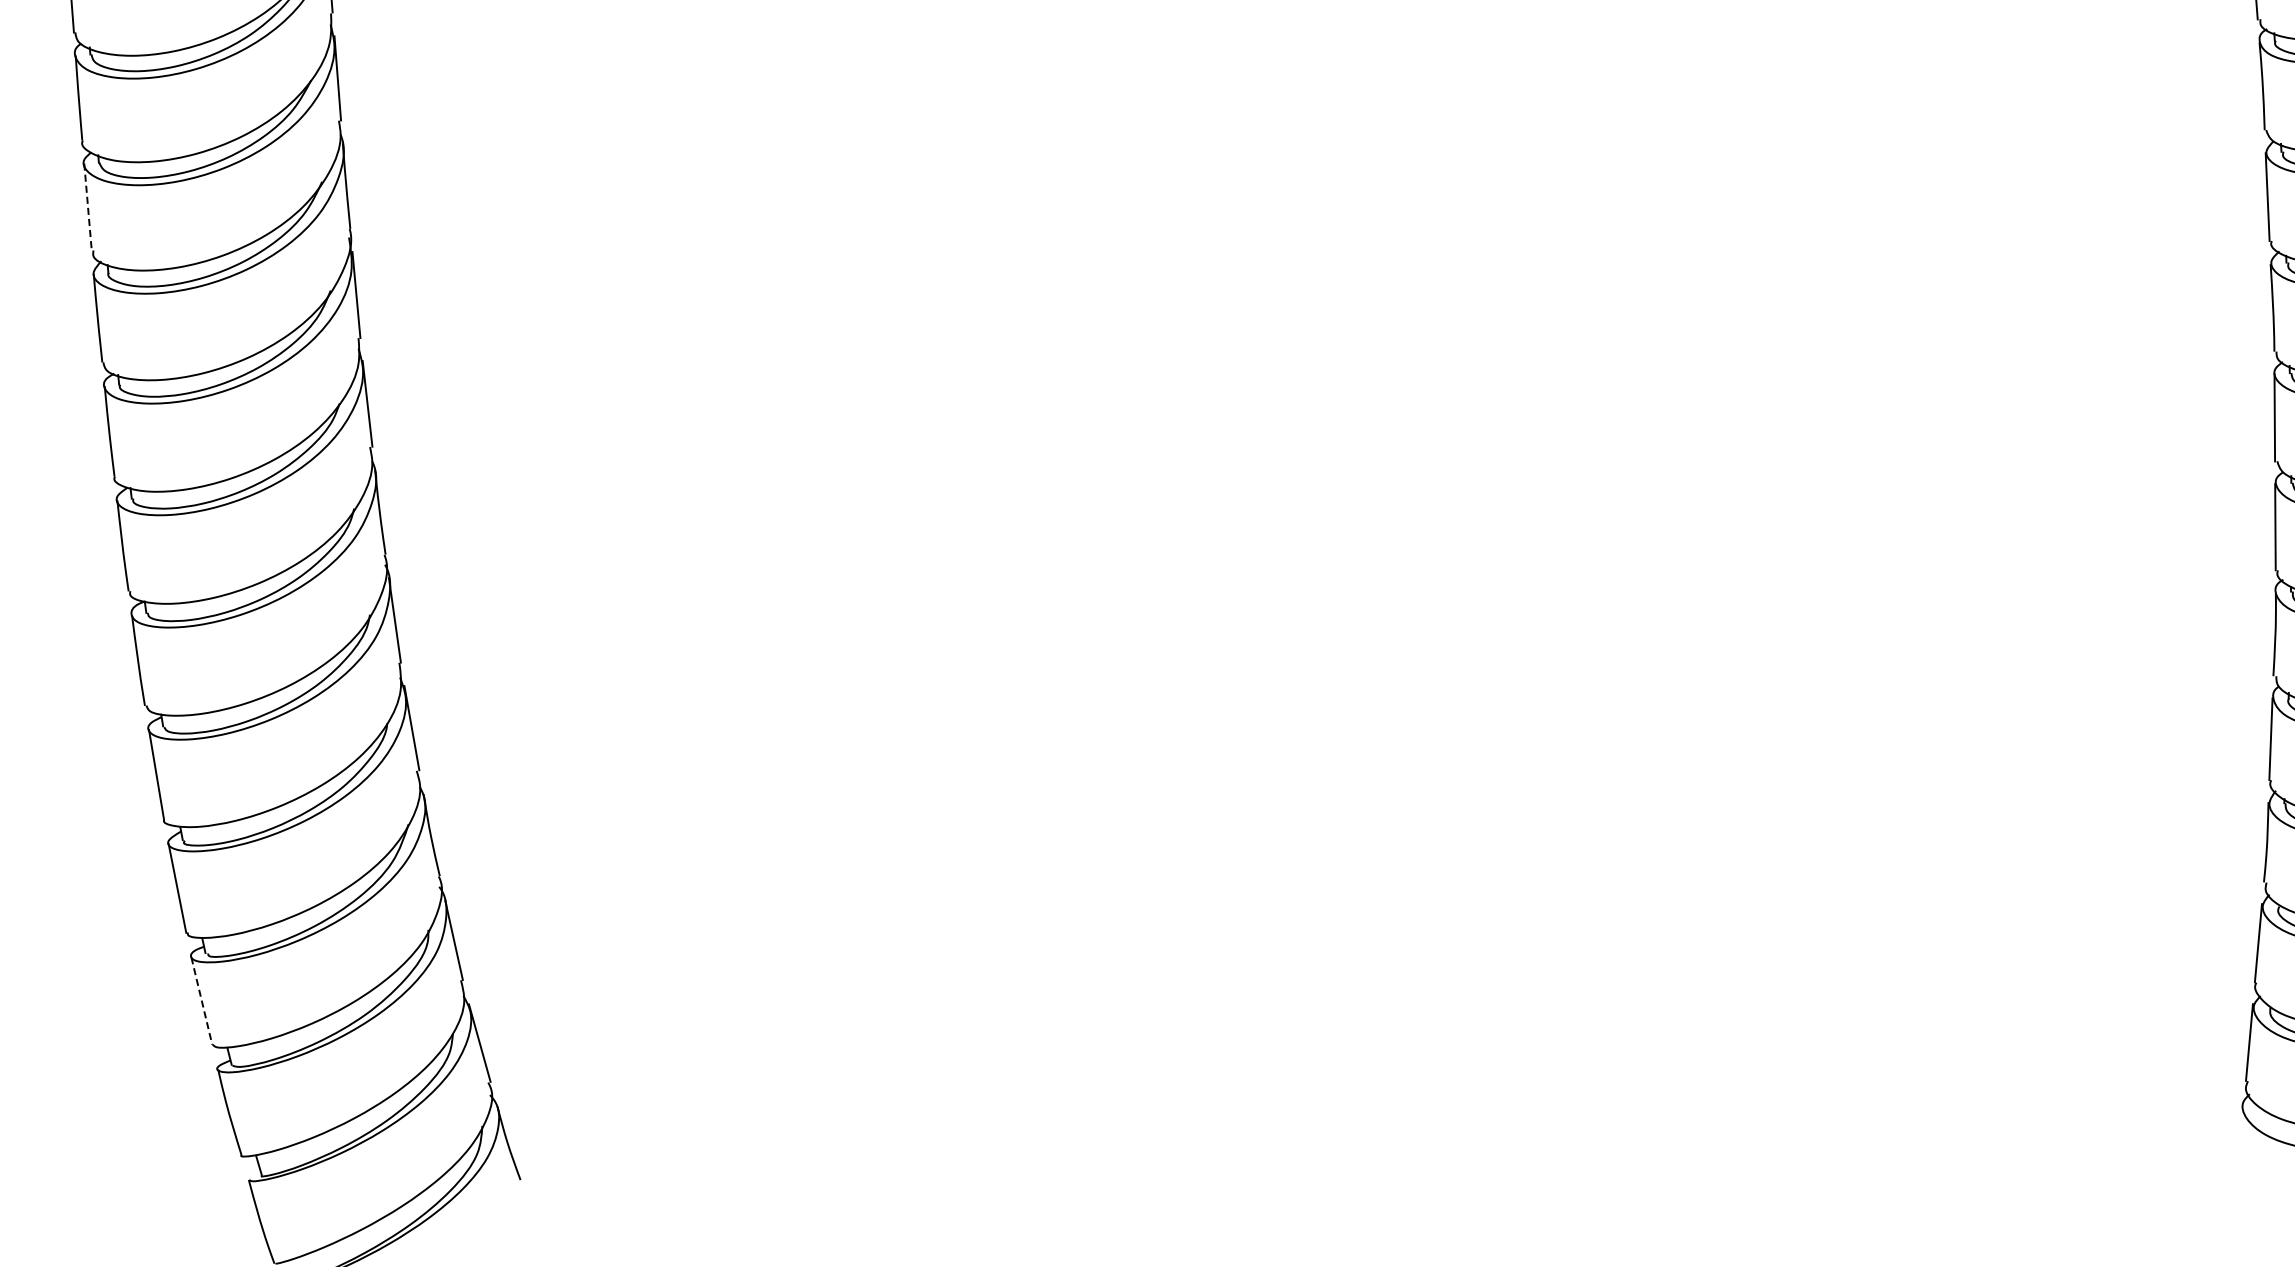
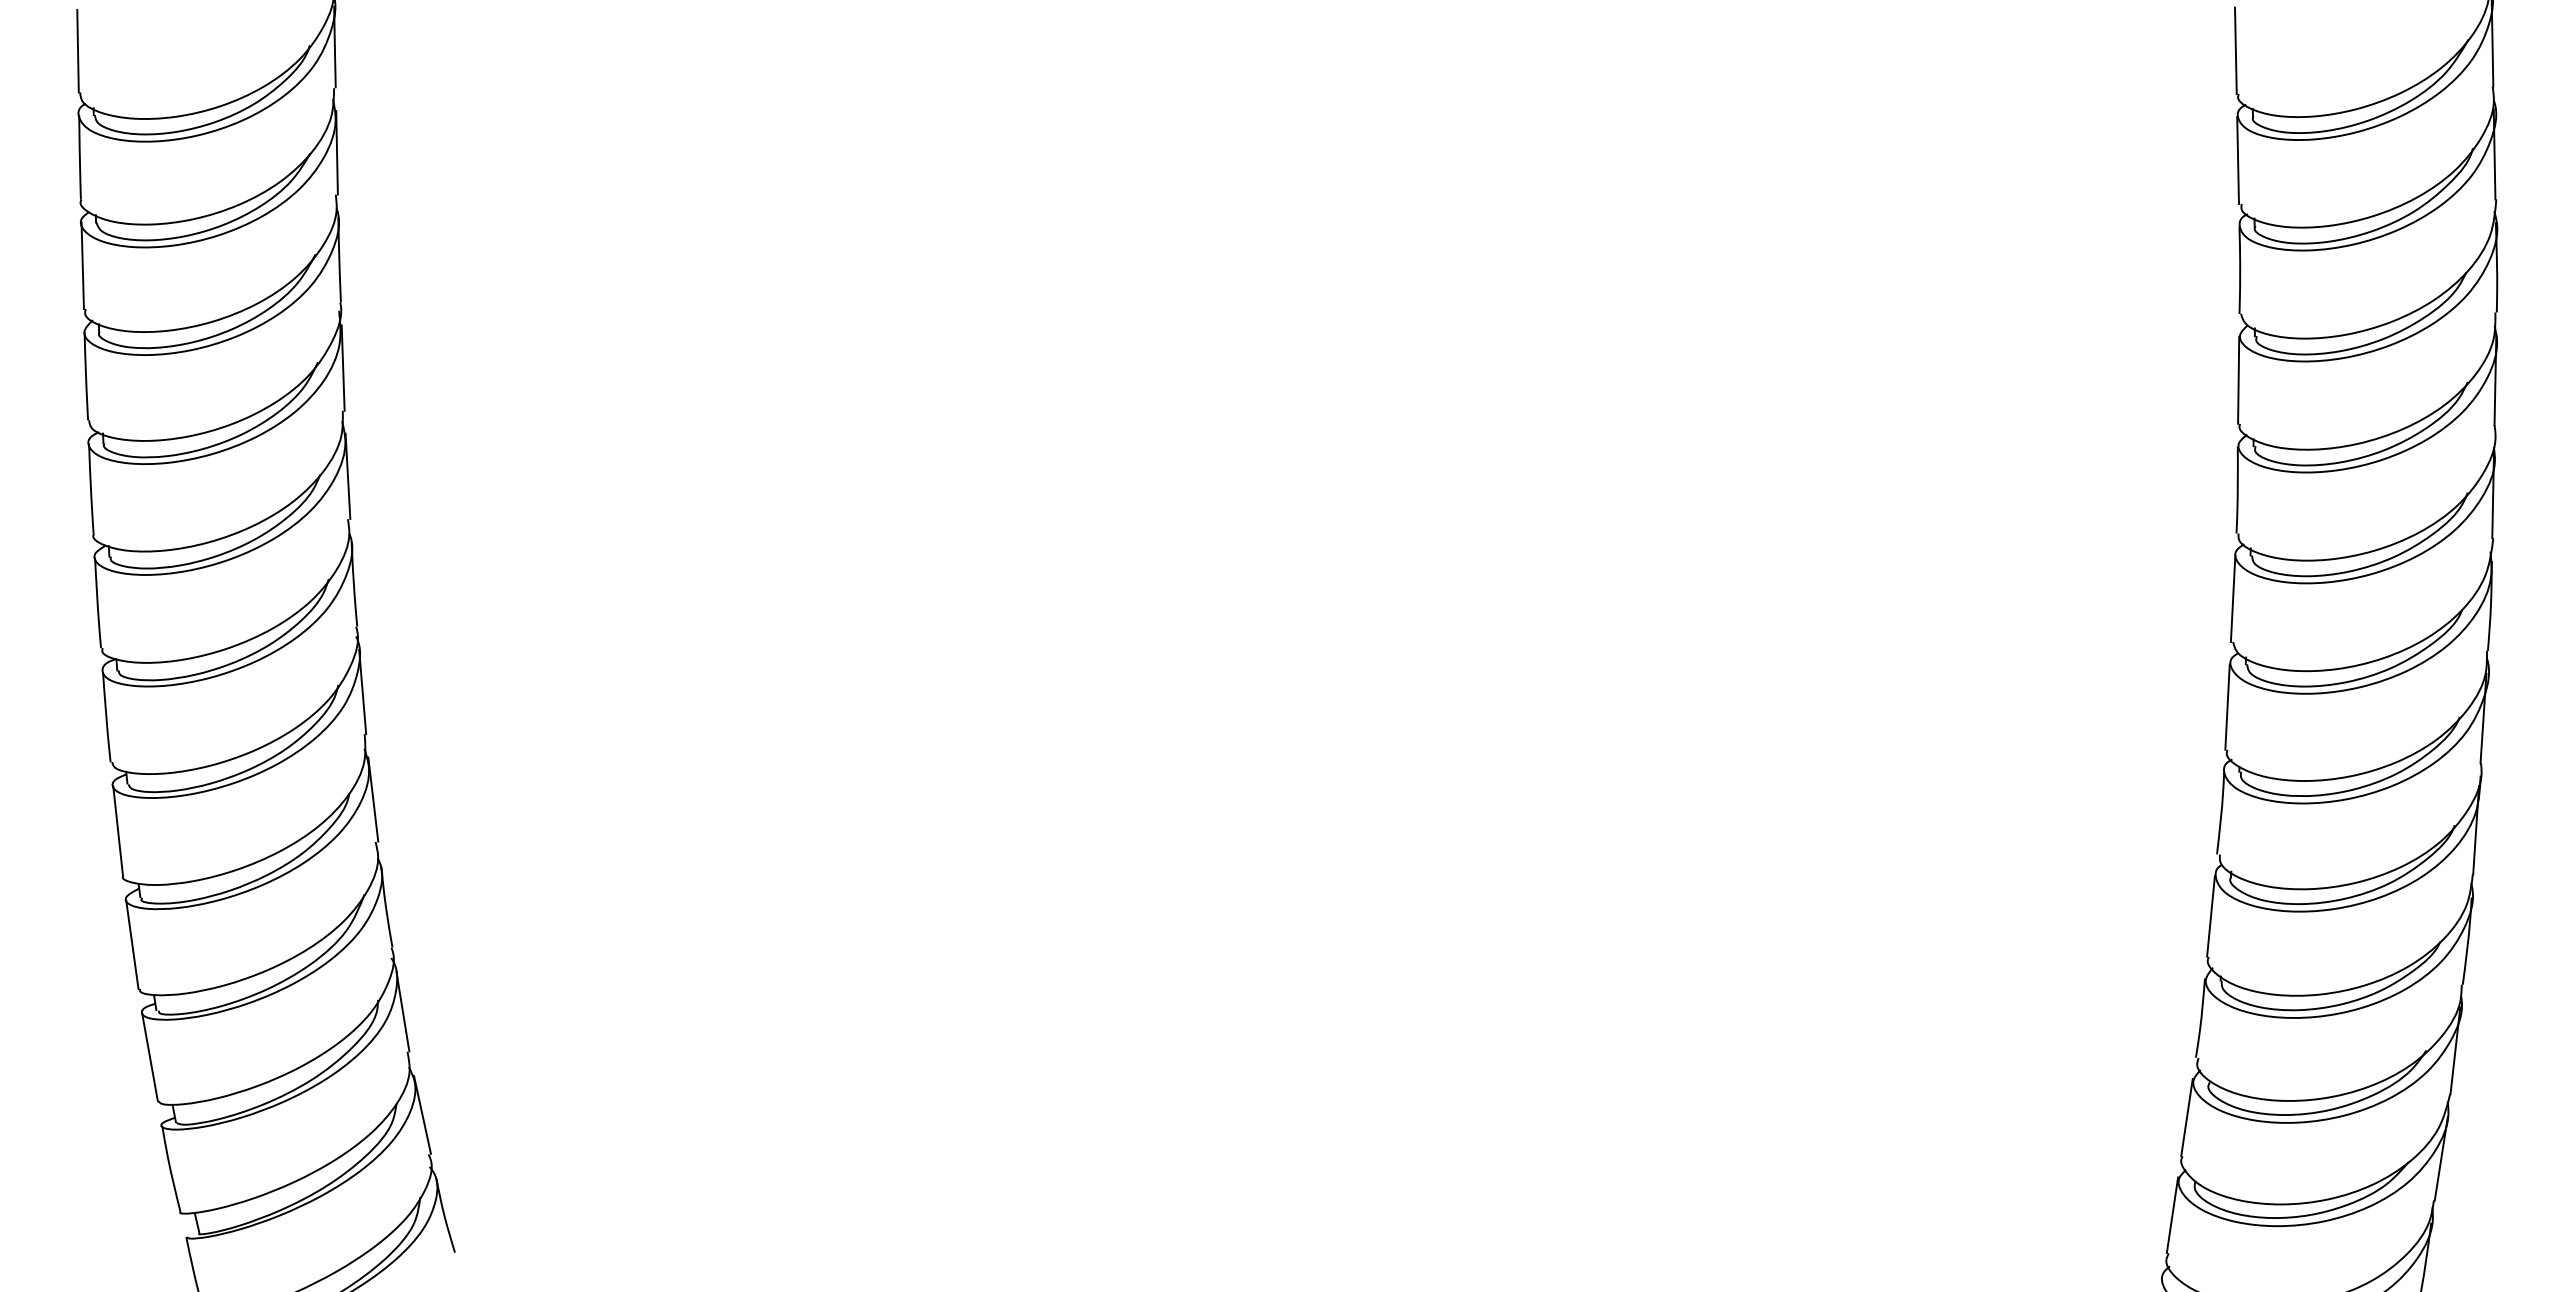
line: (87, 207) -> (82, 266), dashed -> solid
line: (202, 1001) -> (150, 1057), dashed -> solid

